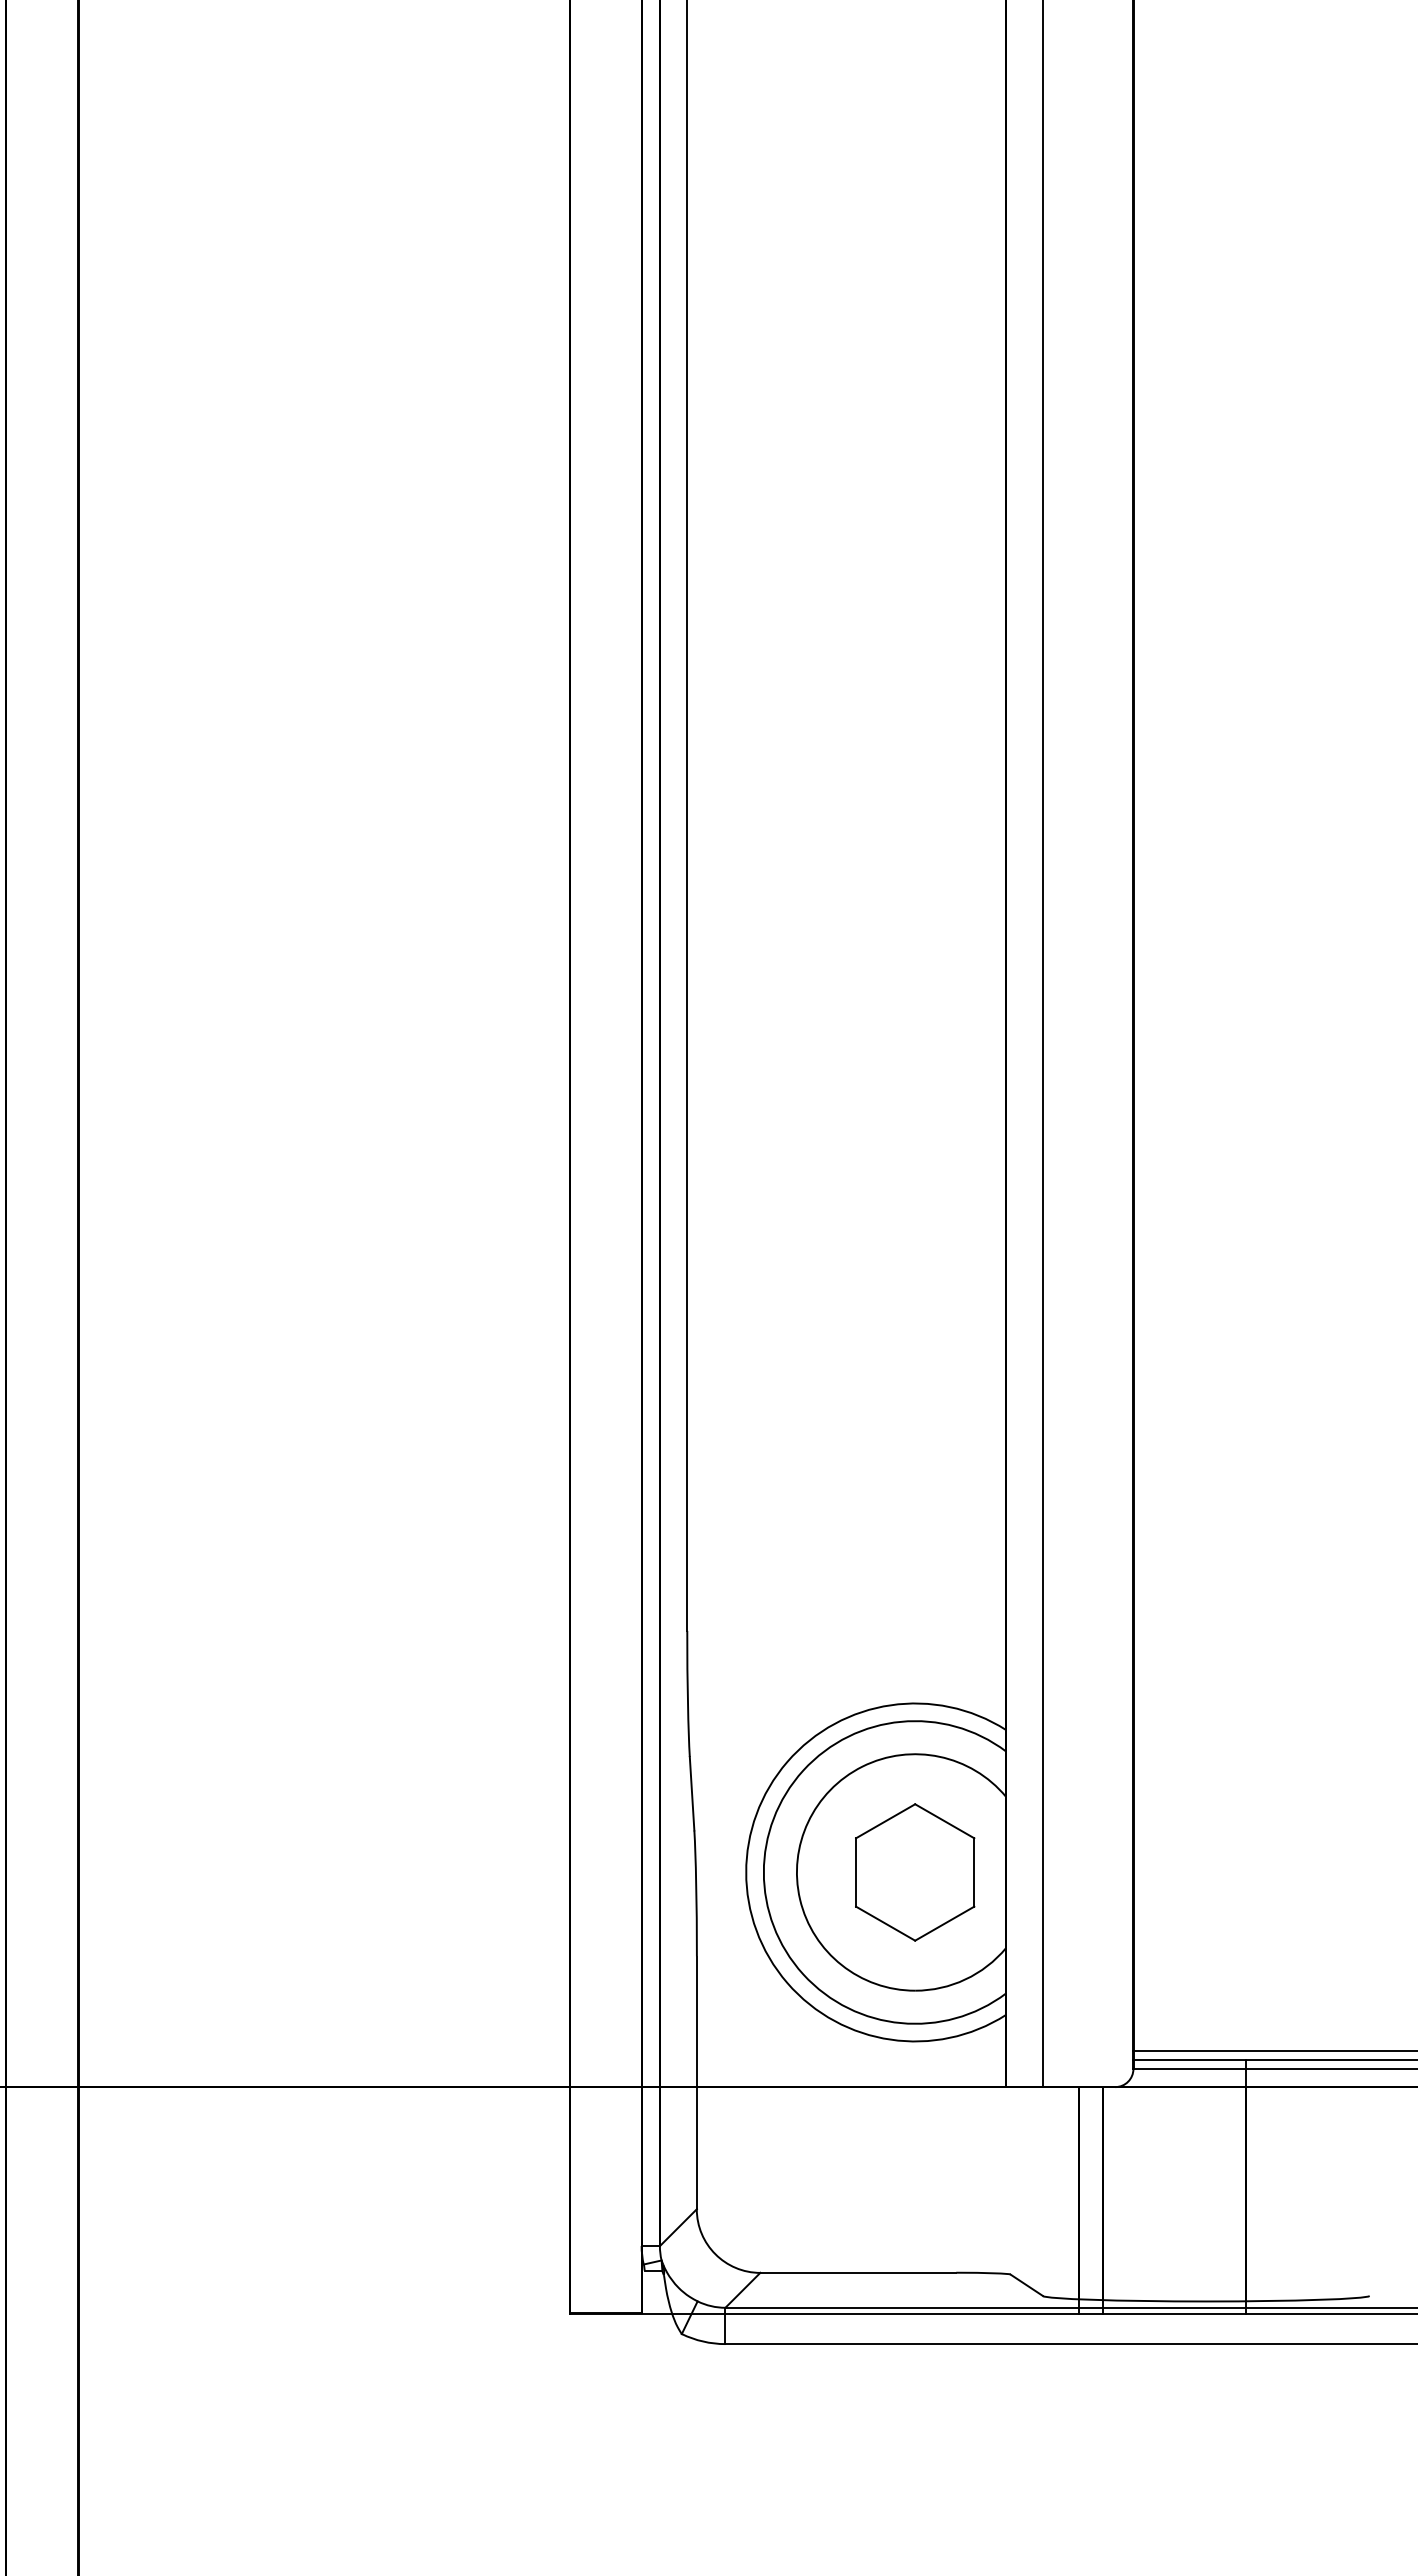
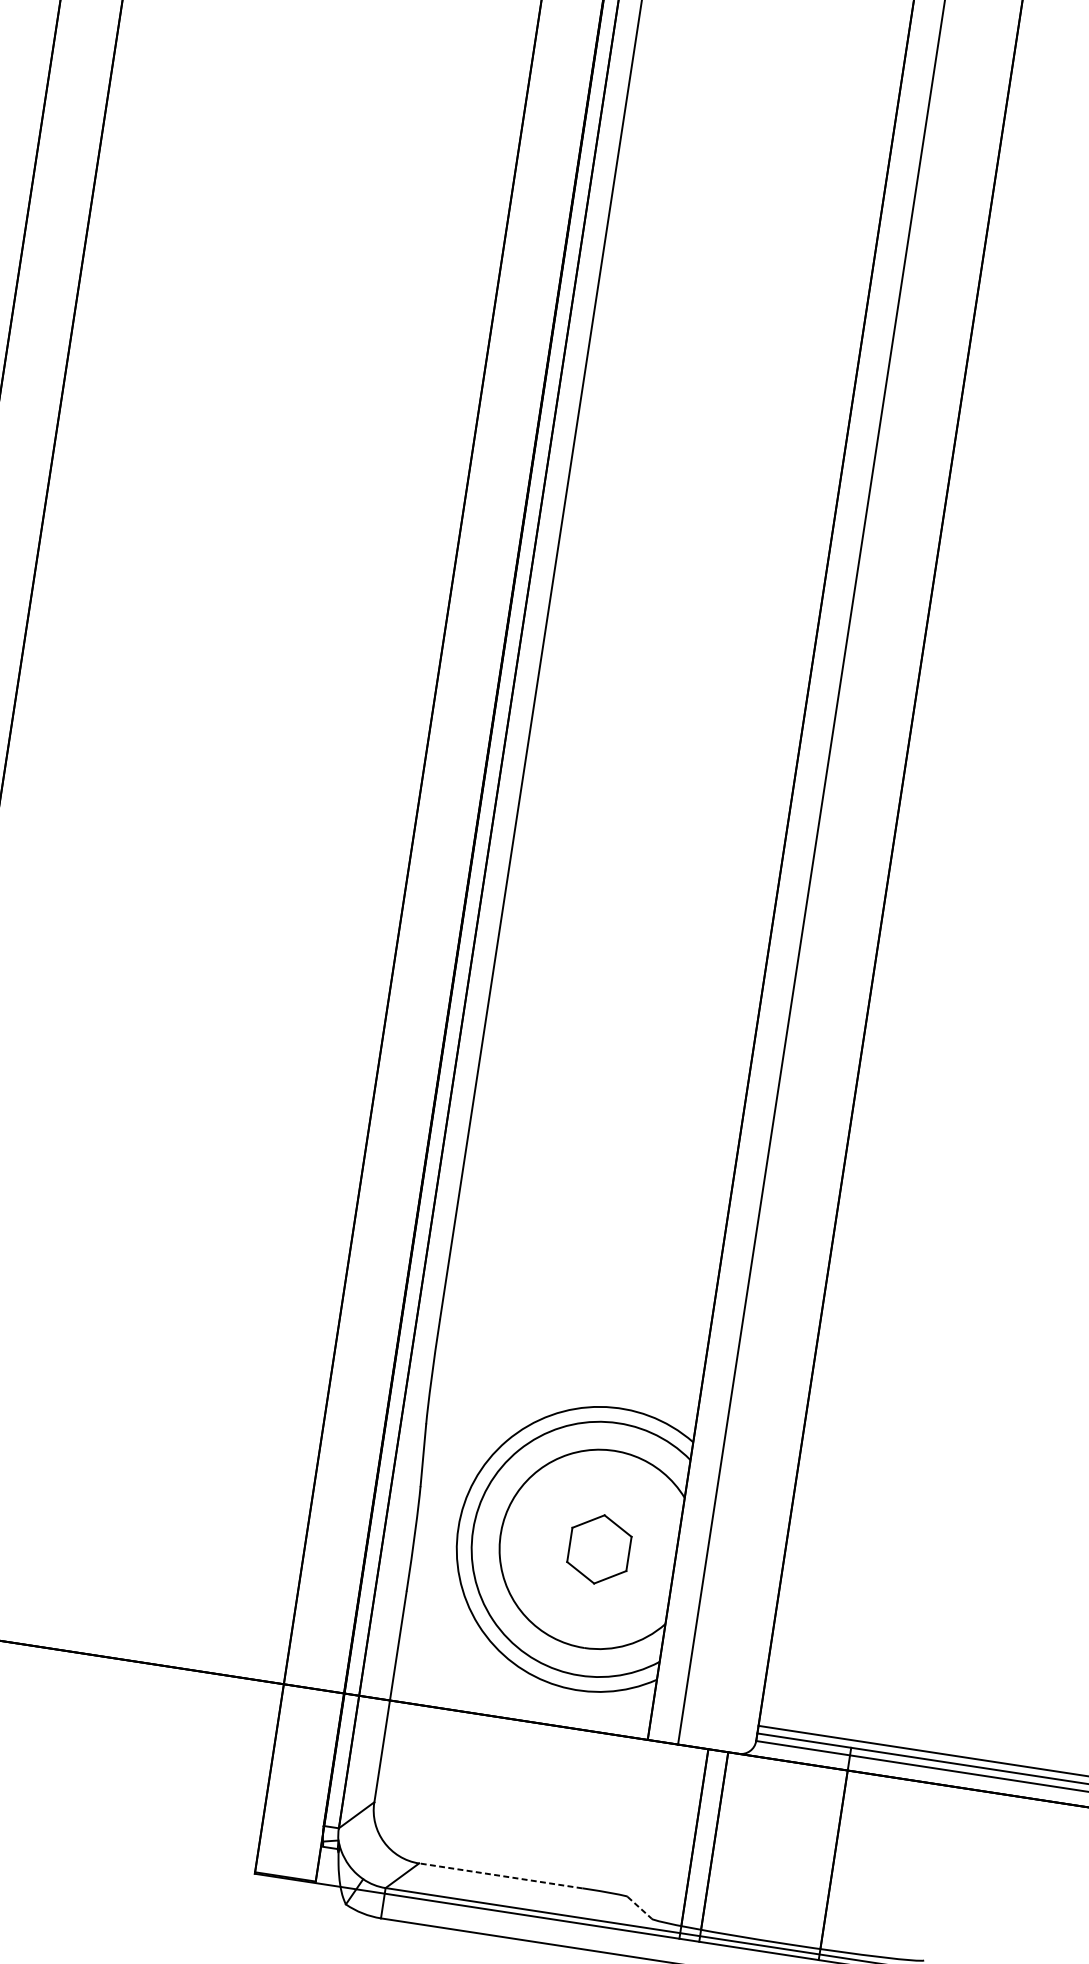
part: (915, 1872) -> (599, 1549), size x0.6
line: (858, 2272) -> (501, 1875), solid -> dashed
line: (1027, 2285) -> (640, 1908), solid -> dashed

